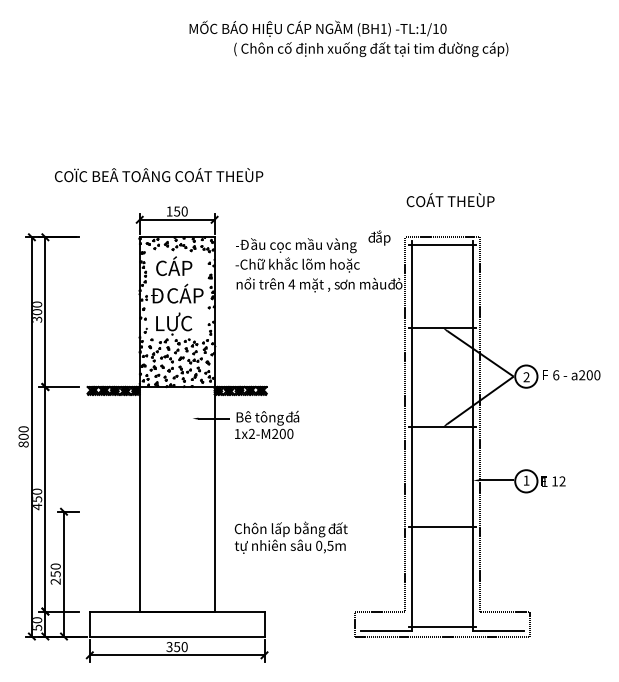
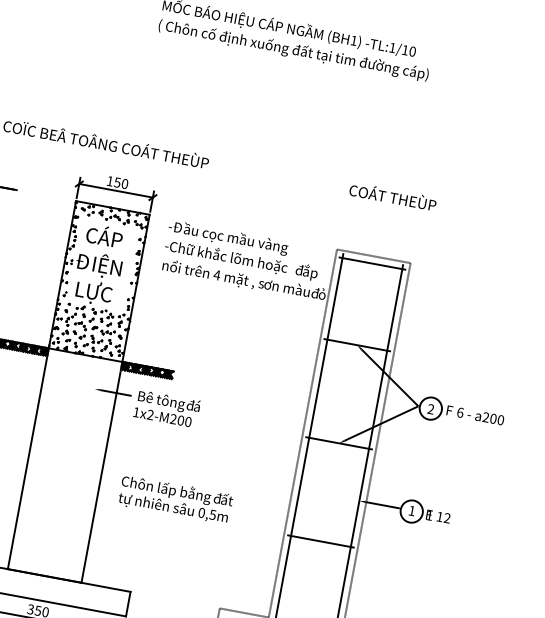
text: (371, 49) -> (293, 50), moved
text: (450, 200) -> (392, 197), moved
text: (379, 237) -> (306, 271), moved
text: (185, 295) -> (110, 266), CÁP -> IỆN
text: (290, 537) -> (175, 499), moved

